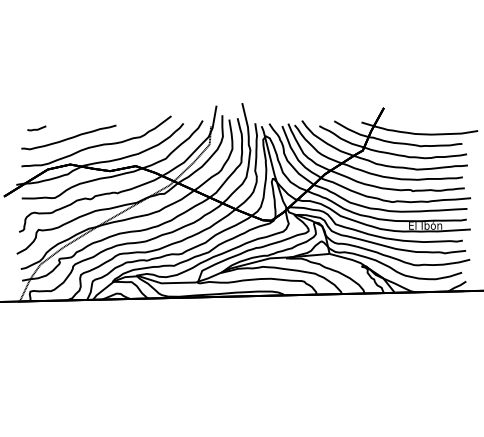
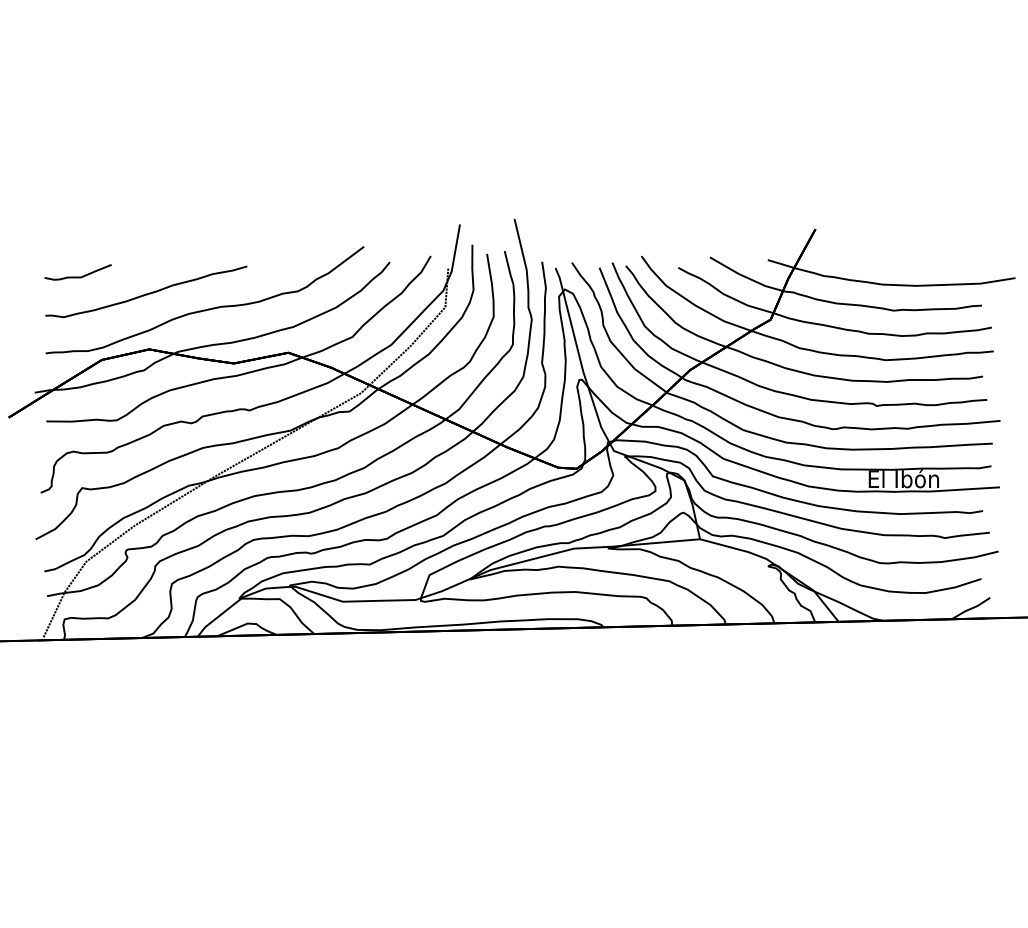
part: (36, 128) -> (77, 272), size x1.67

